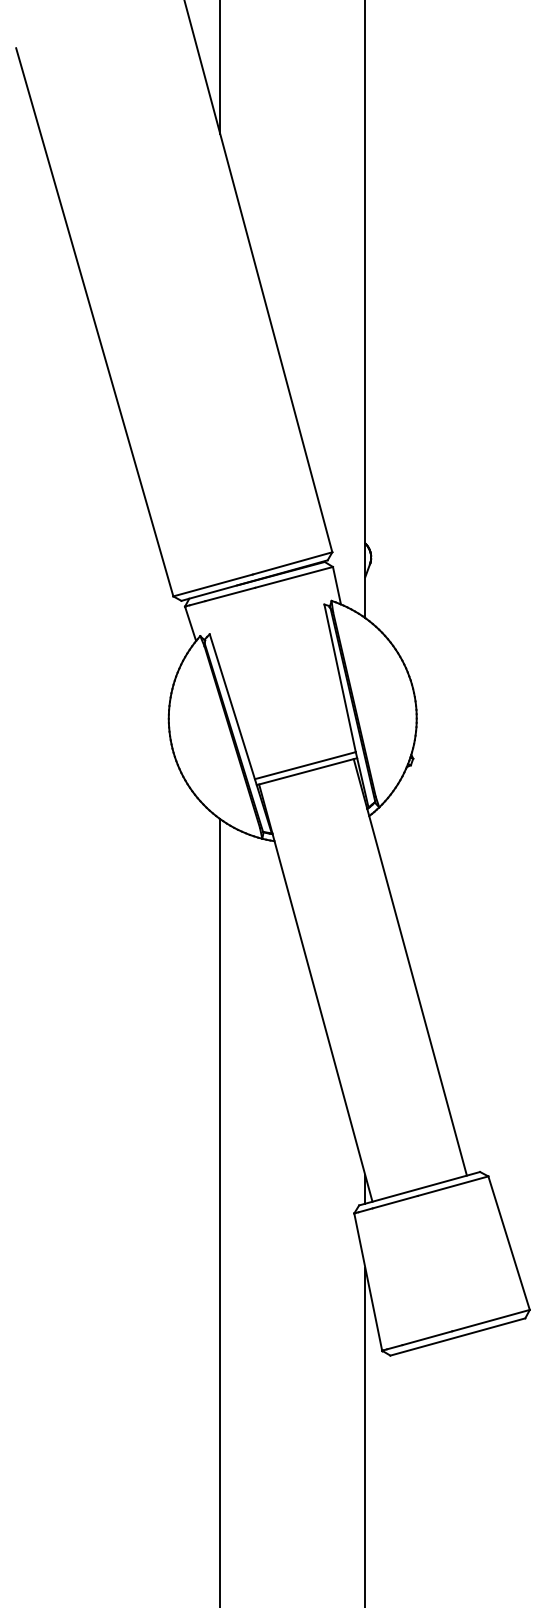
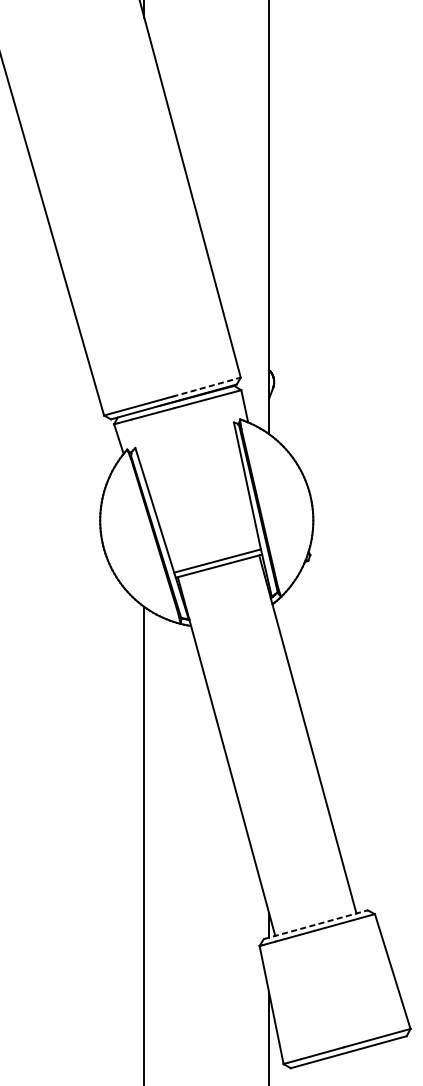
line: (293, 563) -> (207, 387), solid -> dashed
line: (419, 1188) -> (315, 924), solid -> dashed

